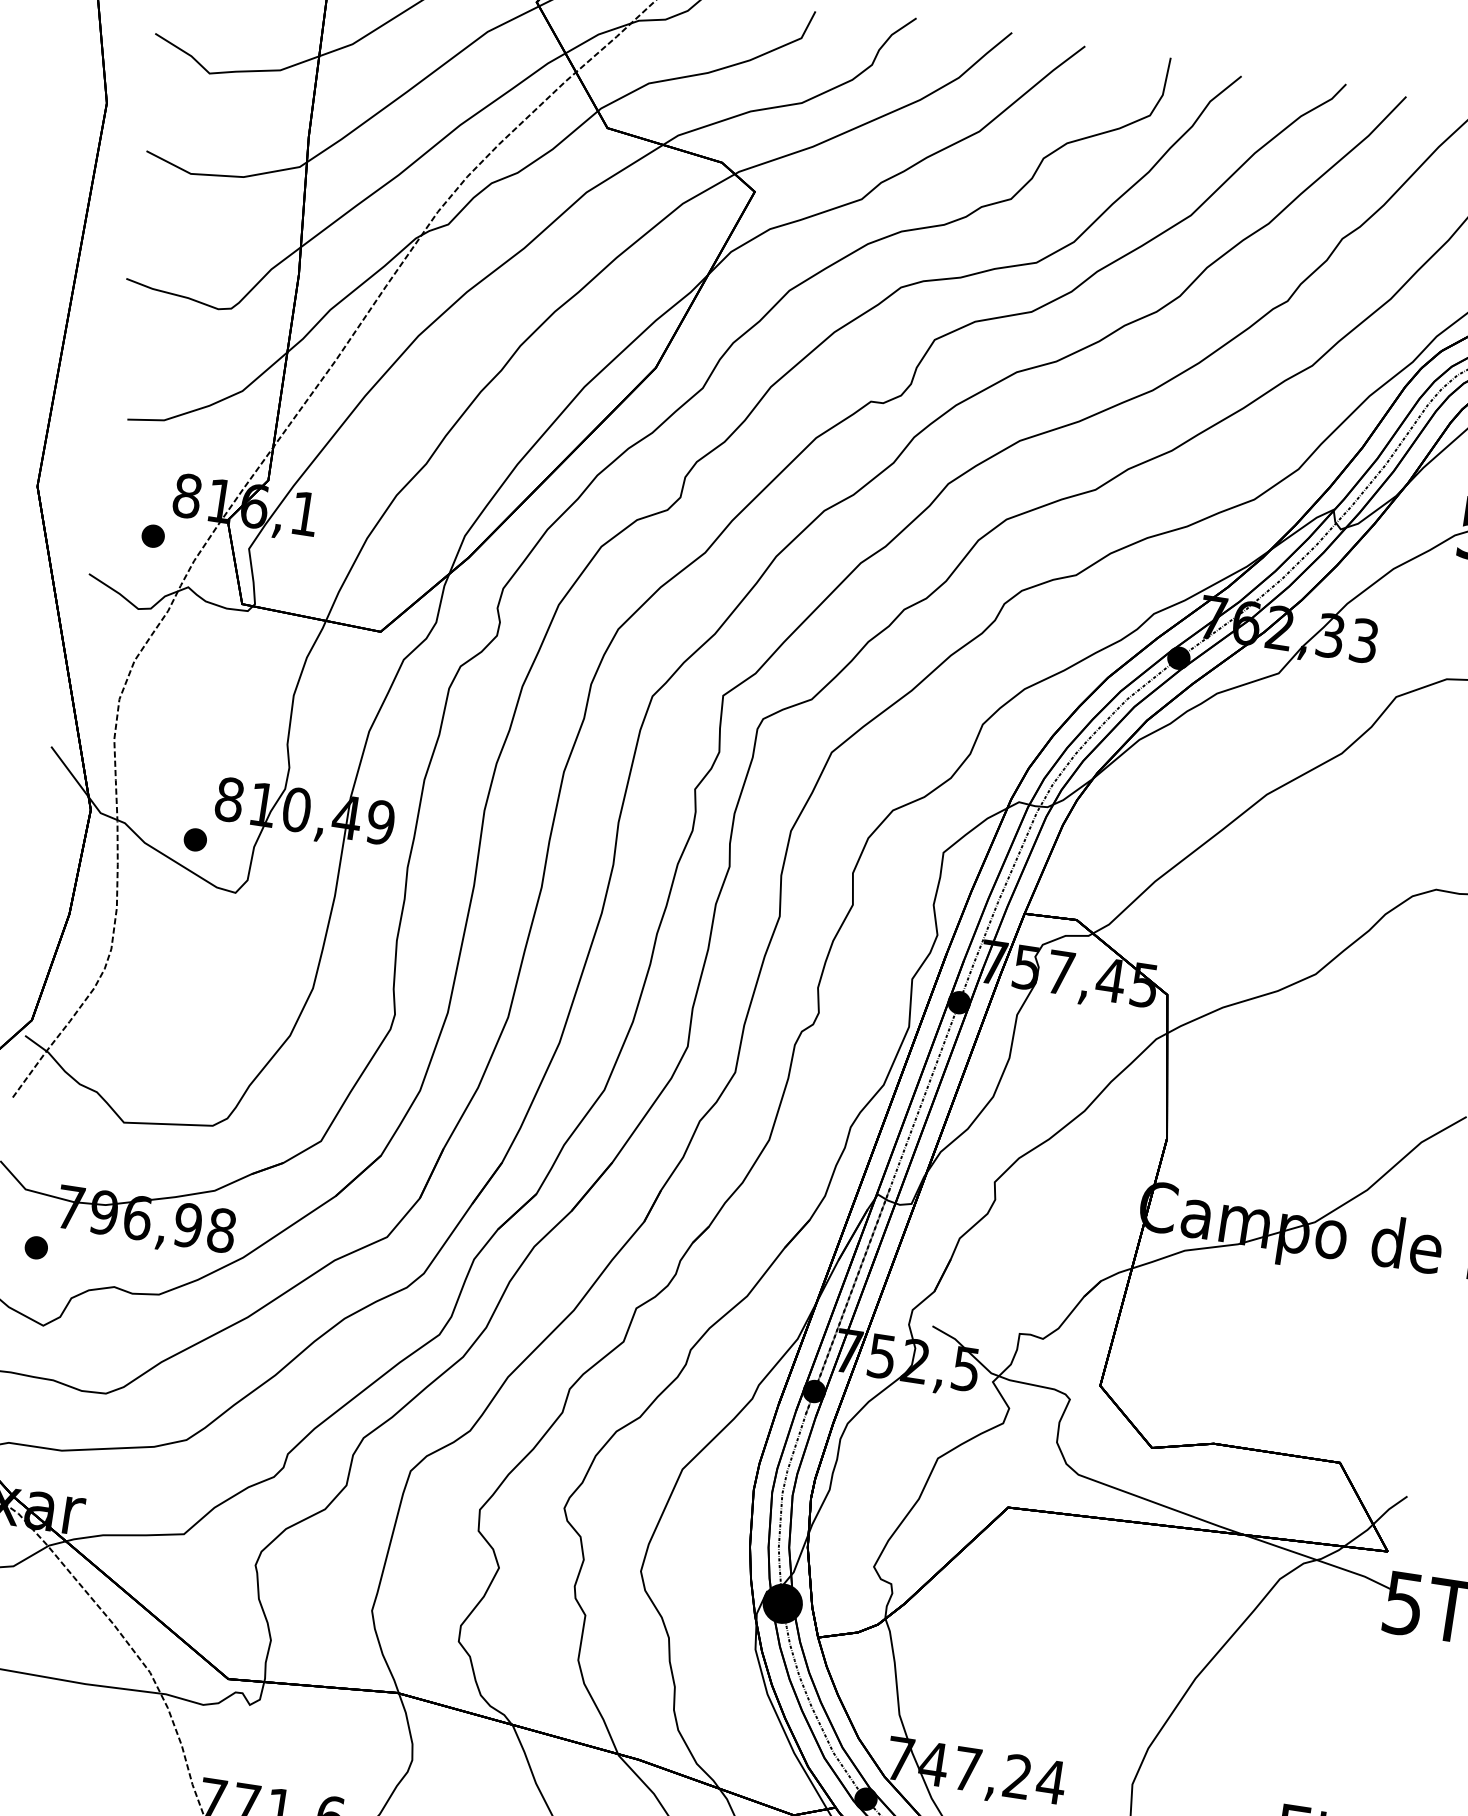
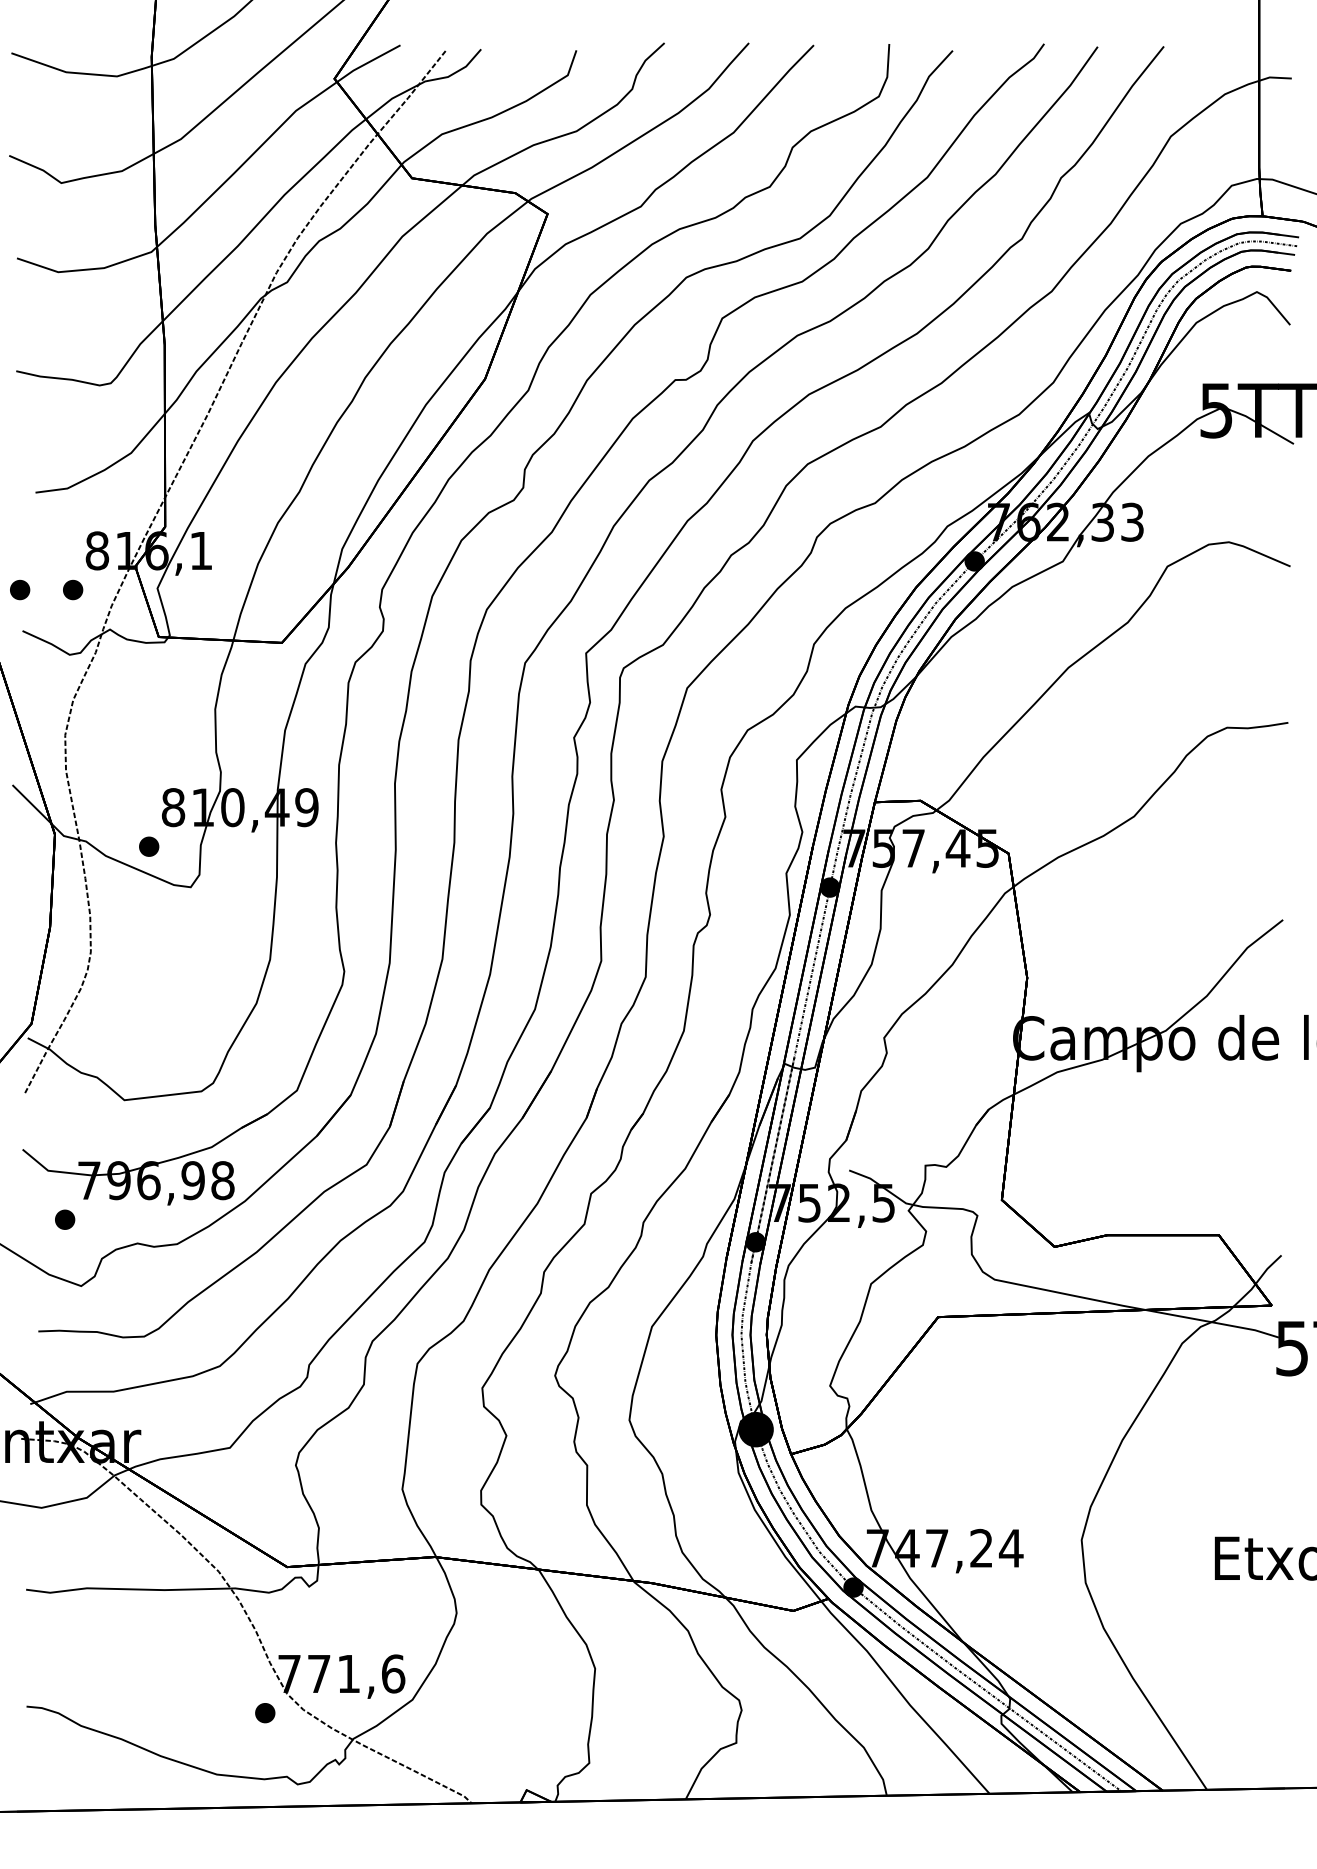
part: (93, 526) -> (20, 589), added

